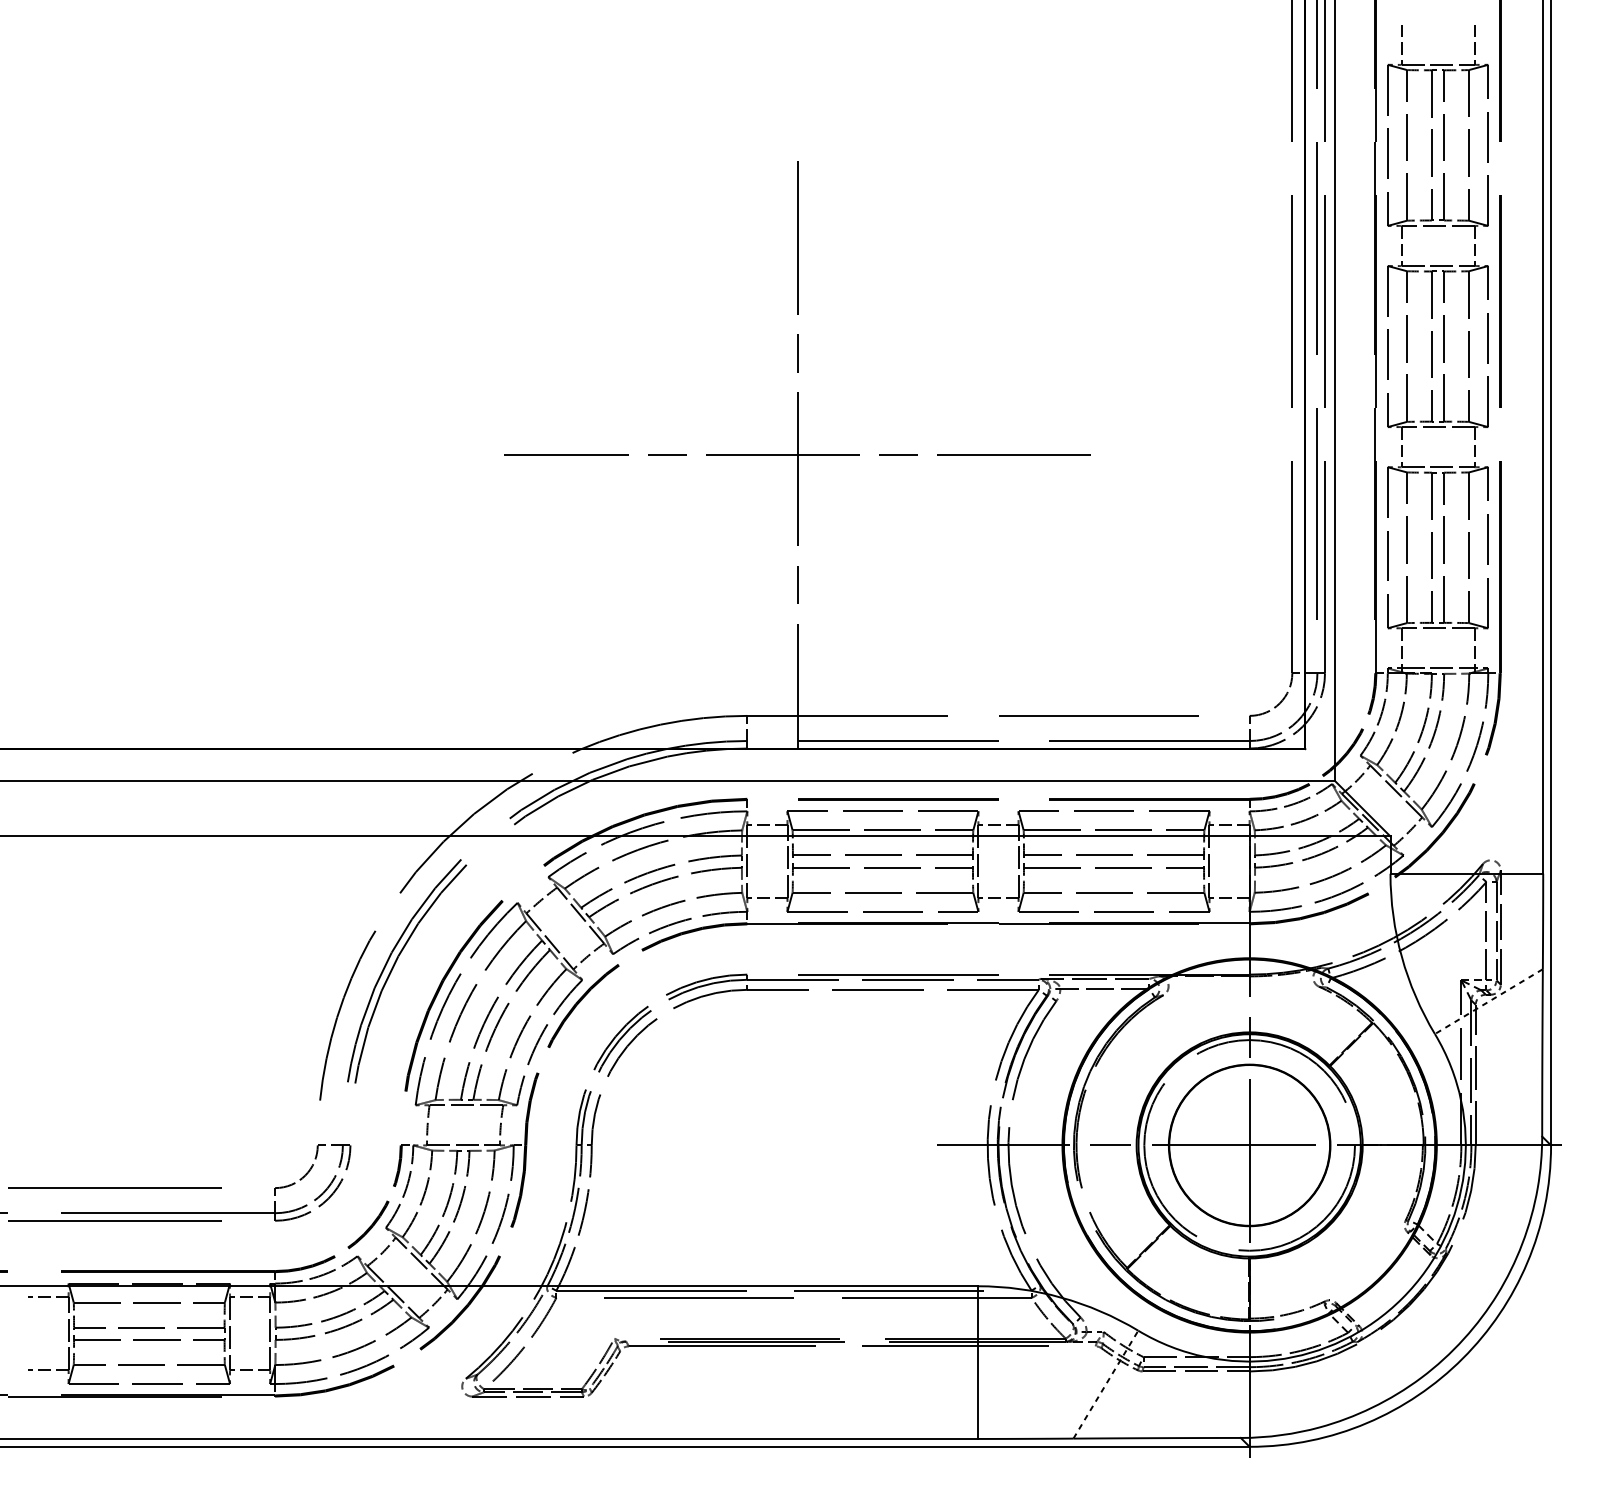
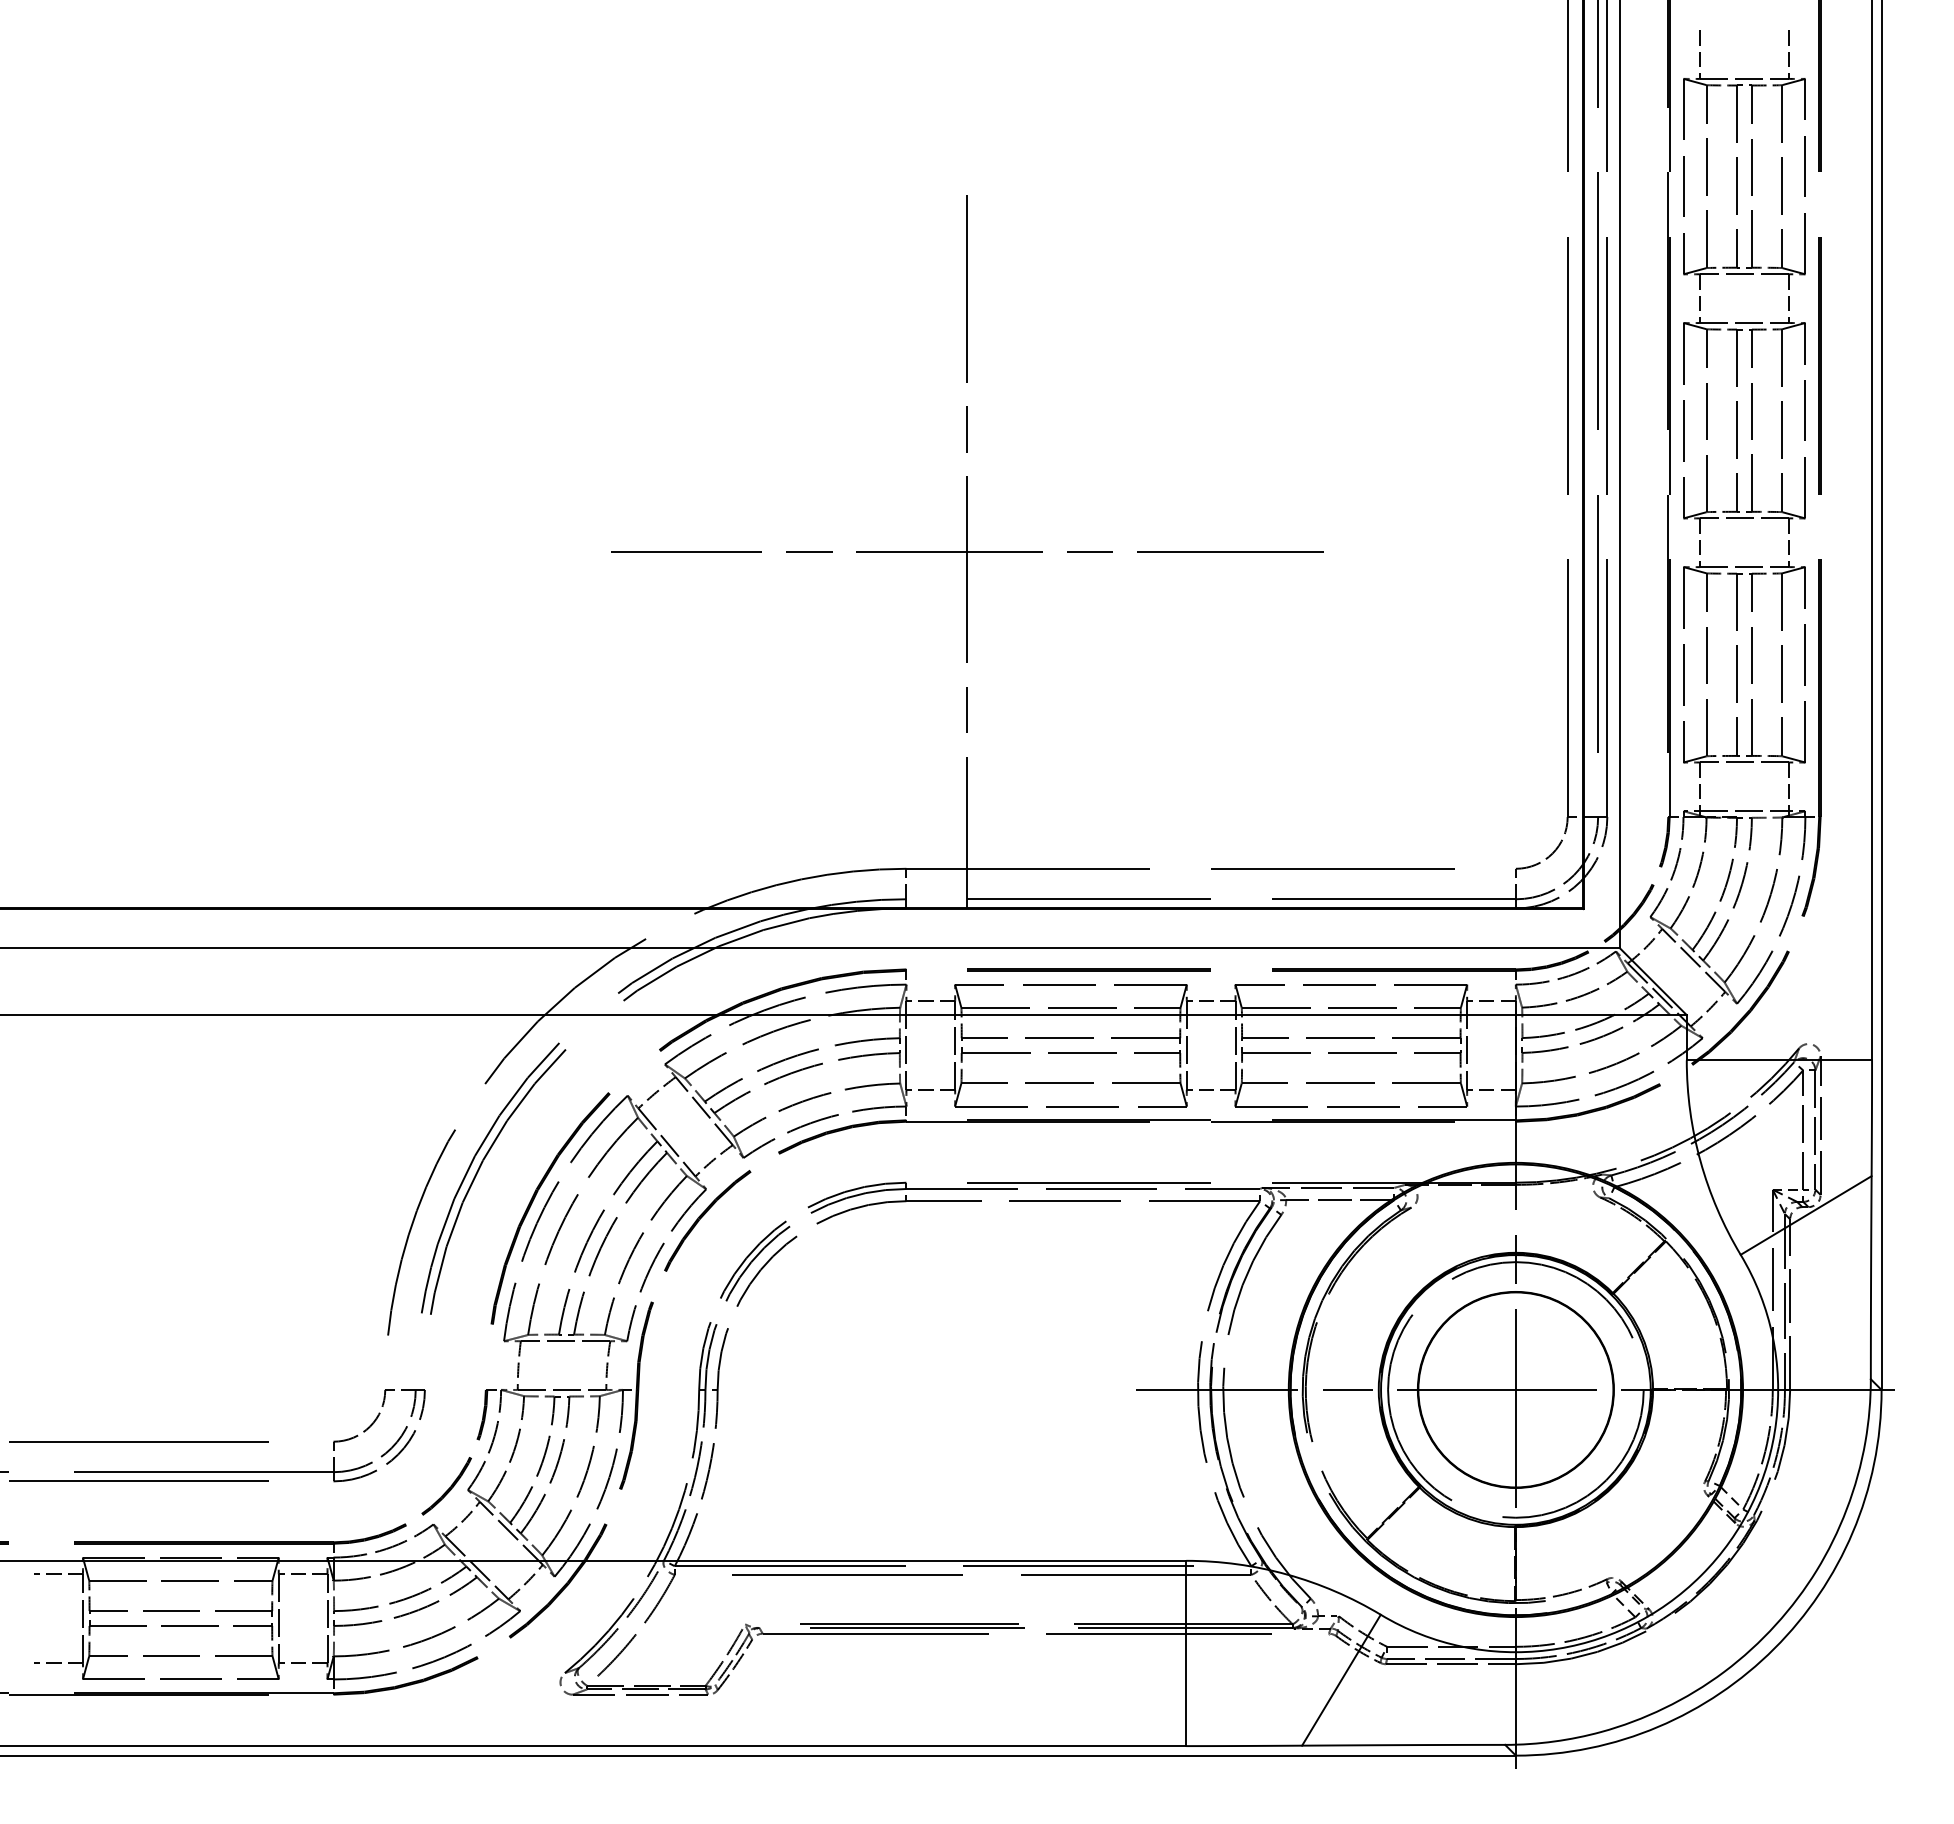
line: (1488, 1001) -> (1805, 1215), dashed -> solid
line: (1105, 1384) -> (1341, 1679), dashed -> solid

